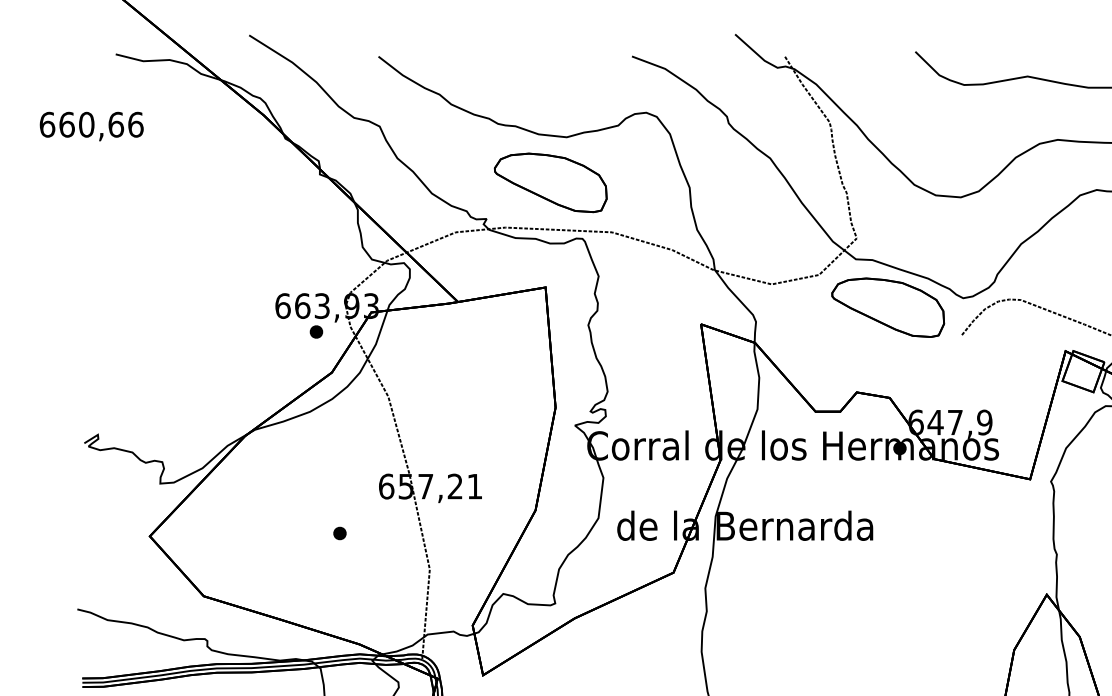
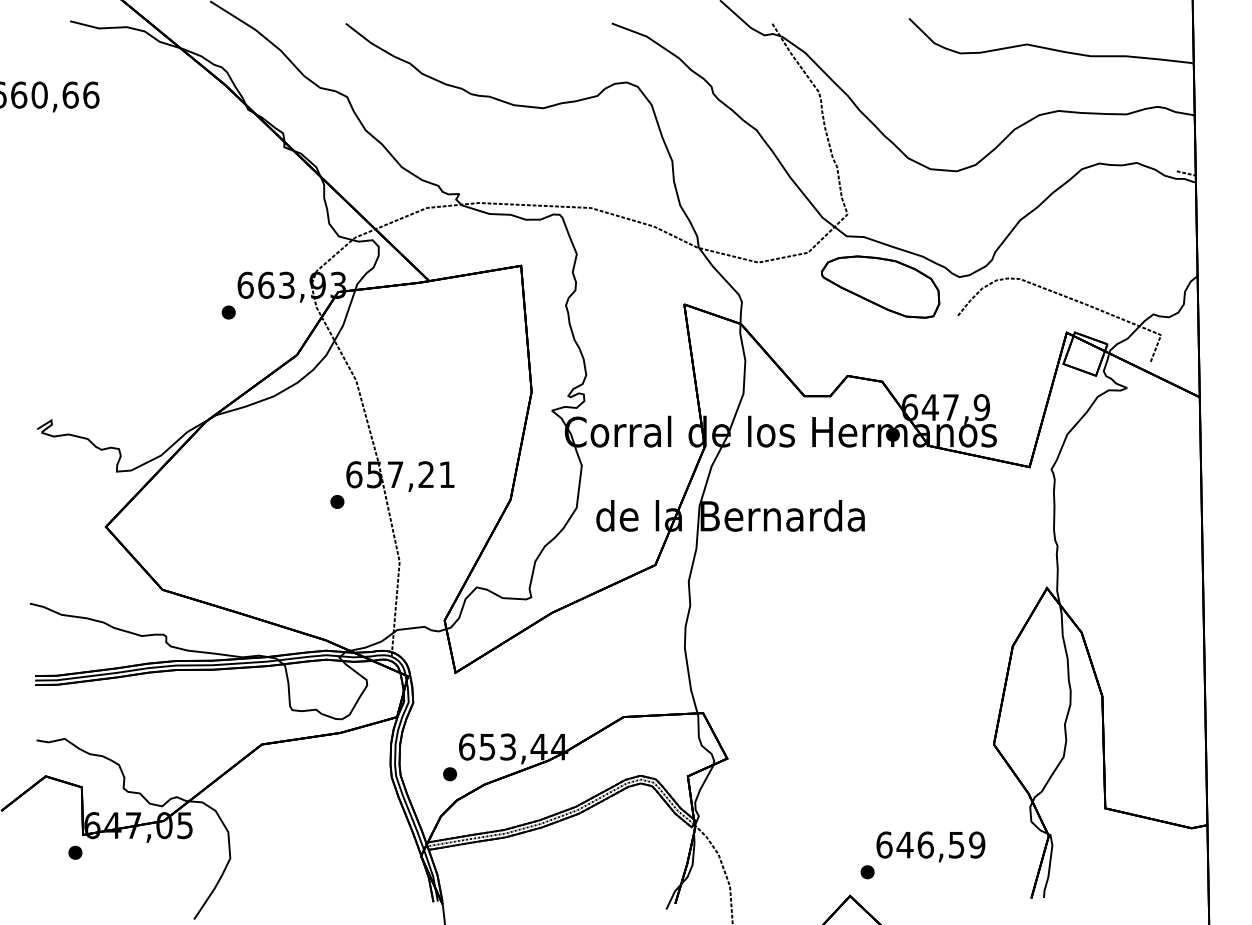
part: (550, 182) -> (526, 155), removed
part: (316, 331) -> (228, 312), moved
part: (340, 533) -> (337, 501), moved

